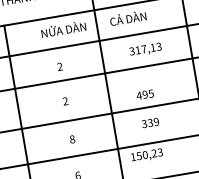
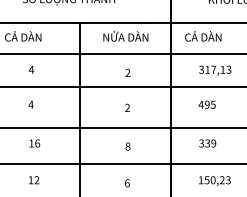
text: (63, 29) -> (125, 36), moved
text: (144, 94) -> (206, 104), moved
text: (146, 156) -> (214, 181), moved

